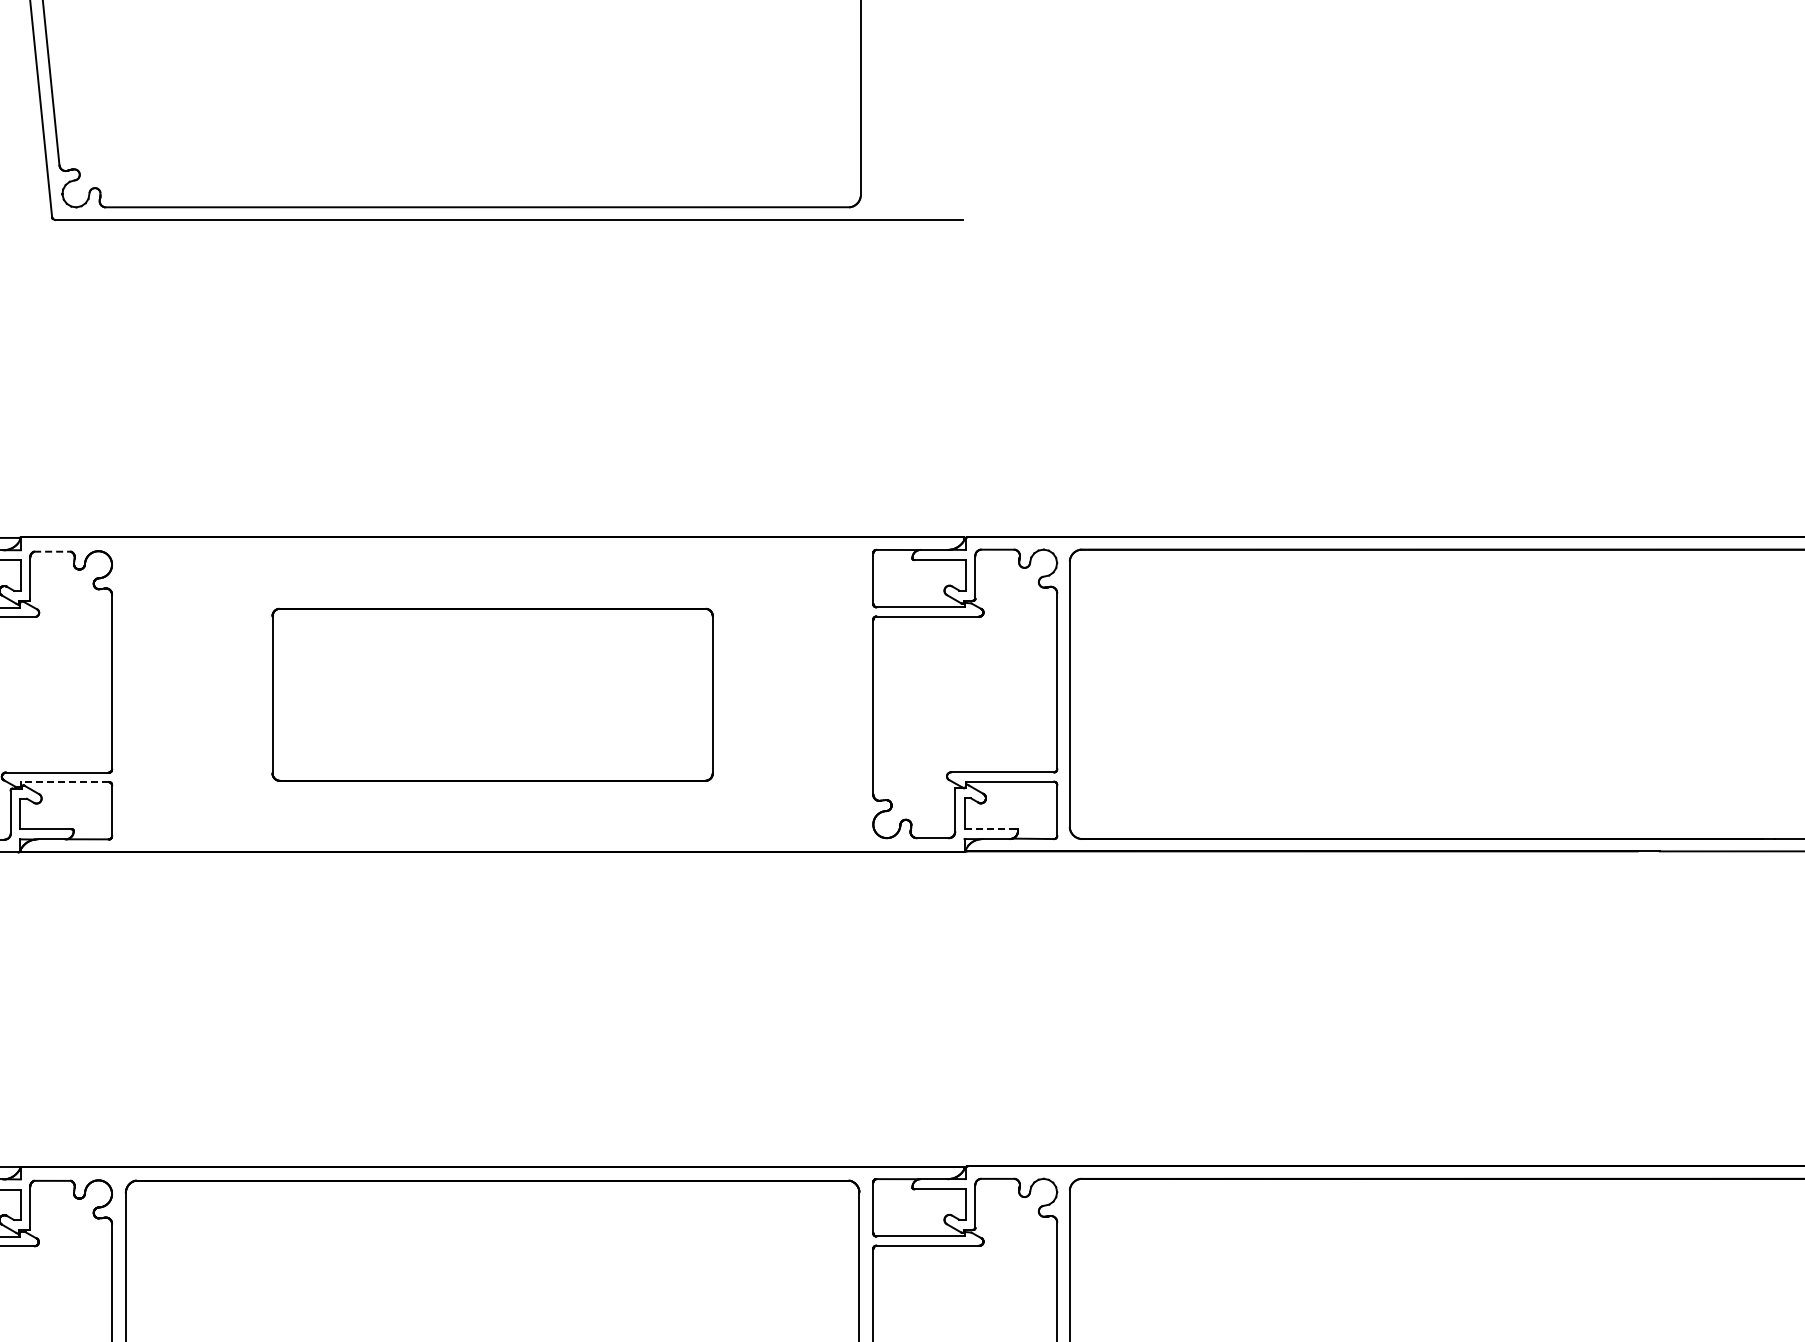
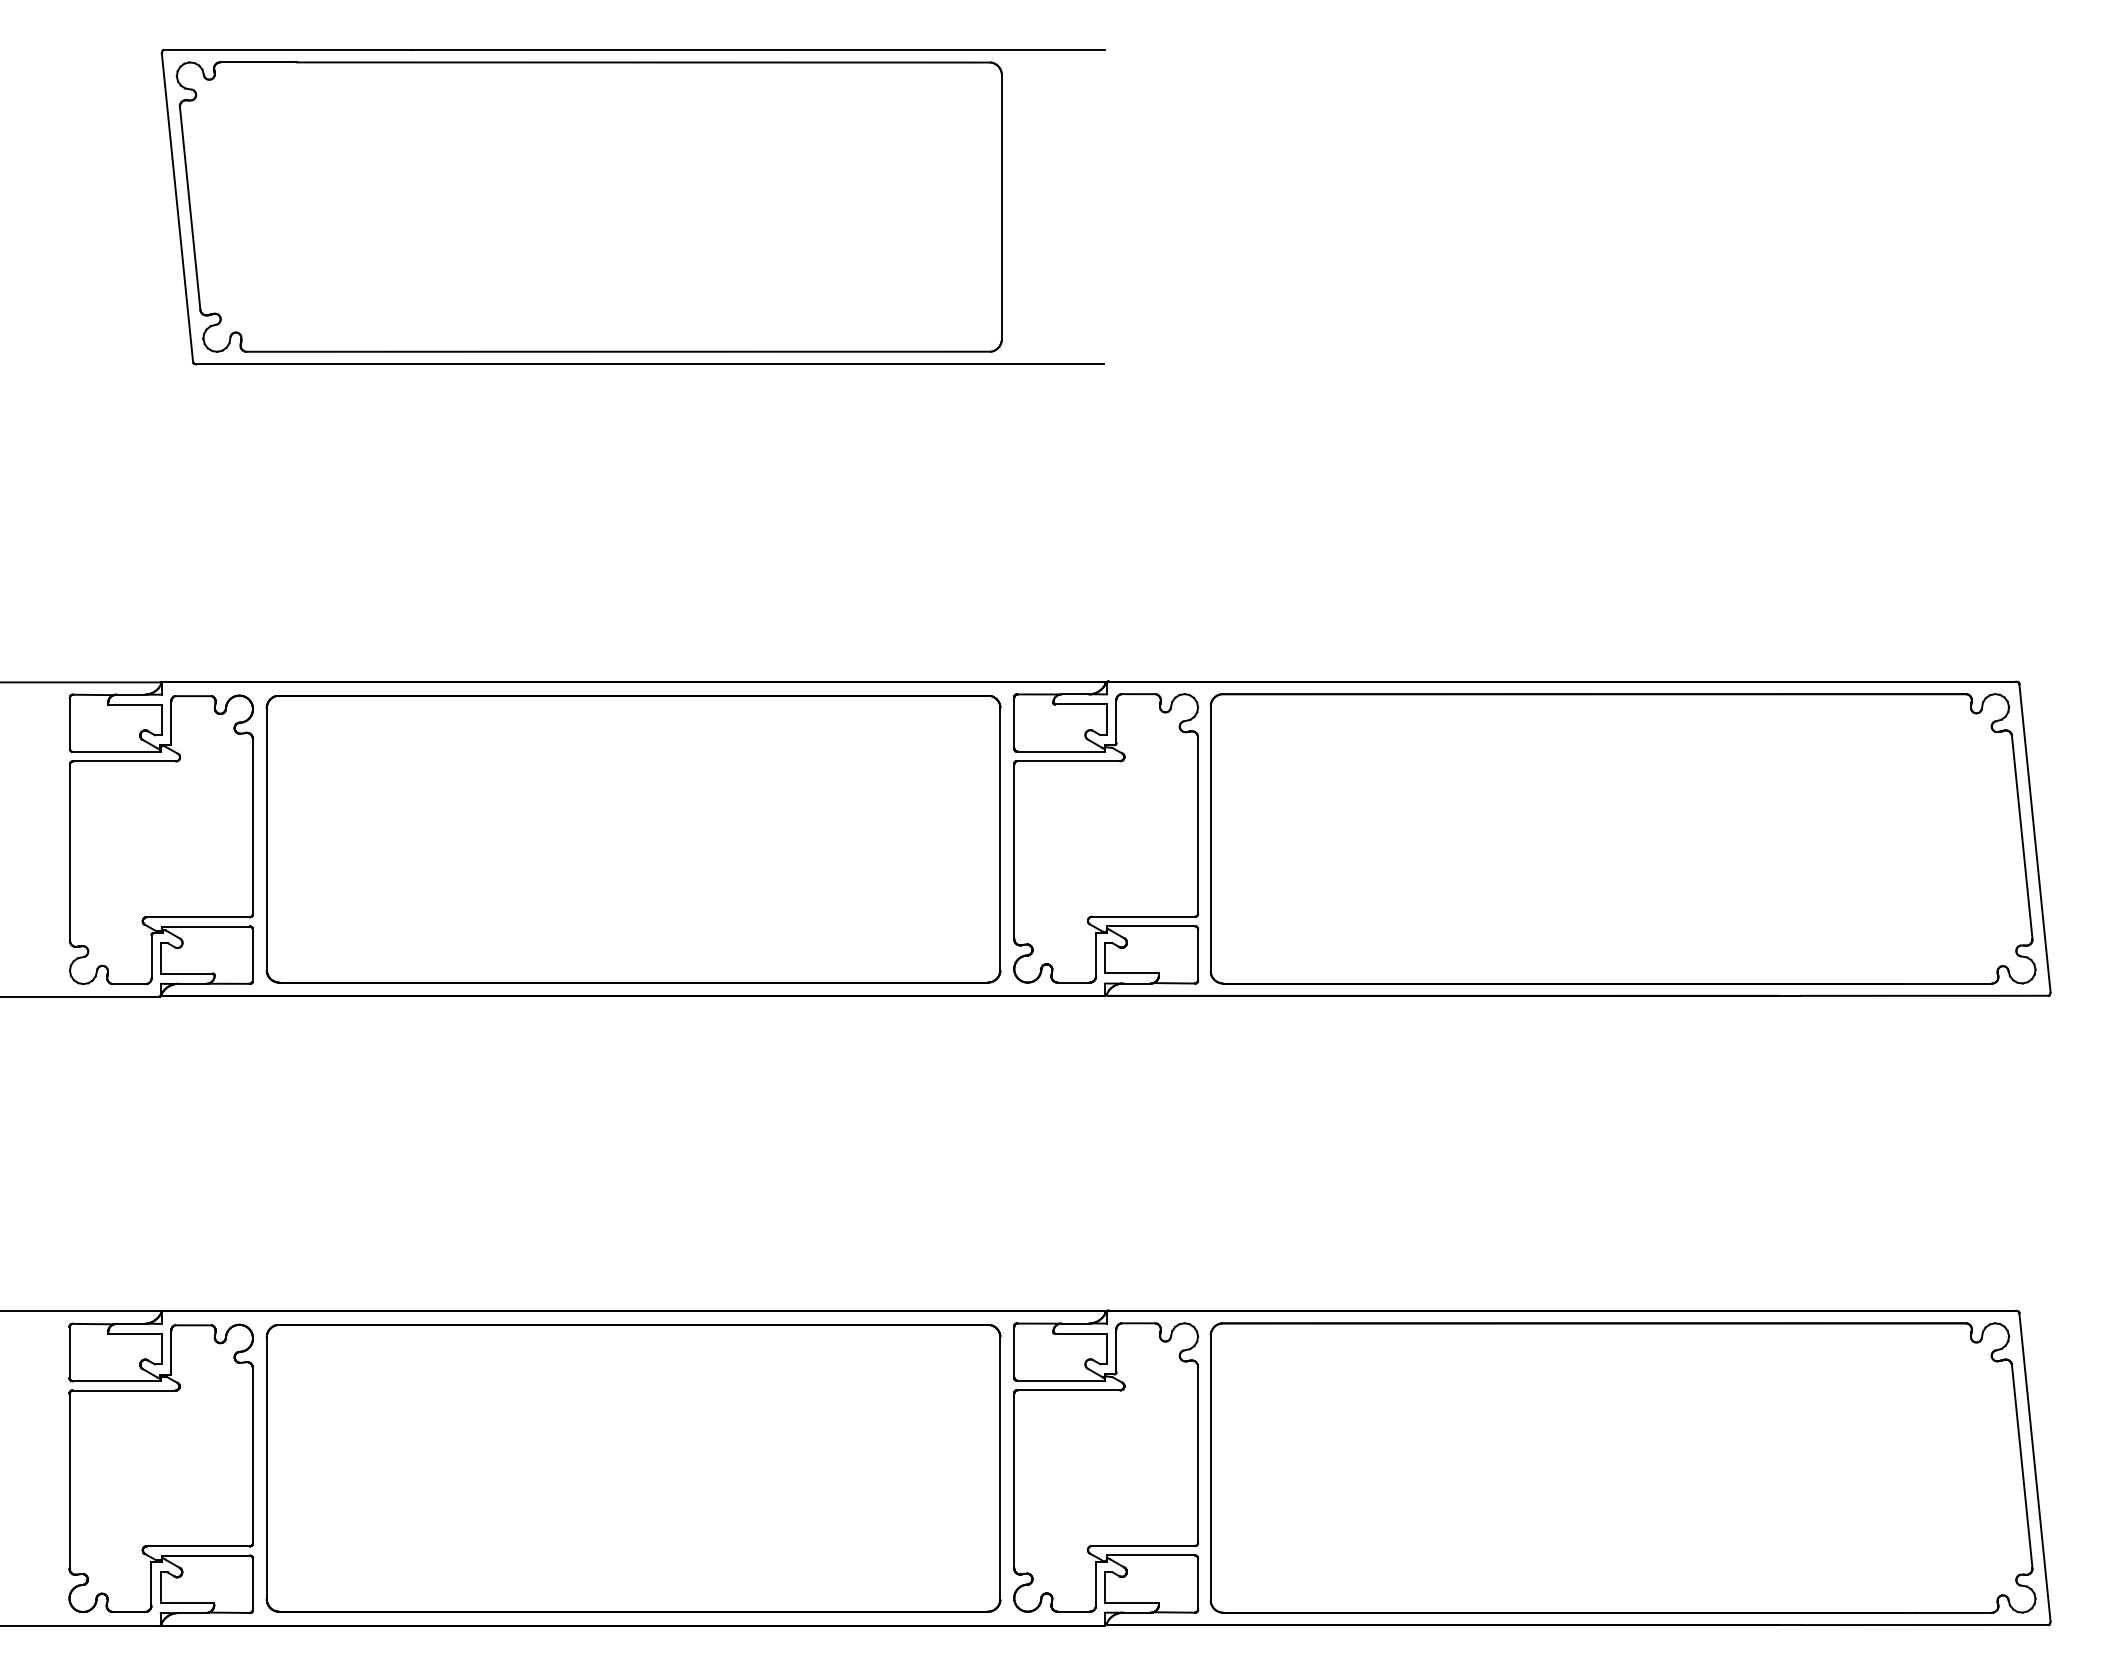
line: (52, 552) -> (193, 696), dashed -> solid
part: (492, 695) -> (633, 839), size x1.67
line: (64, 782) -> (205, 926), dashed -> solid
line: (990, 829) -> (1131, 973), dashed -> solid

